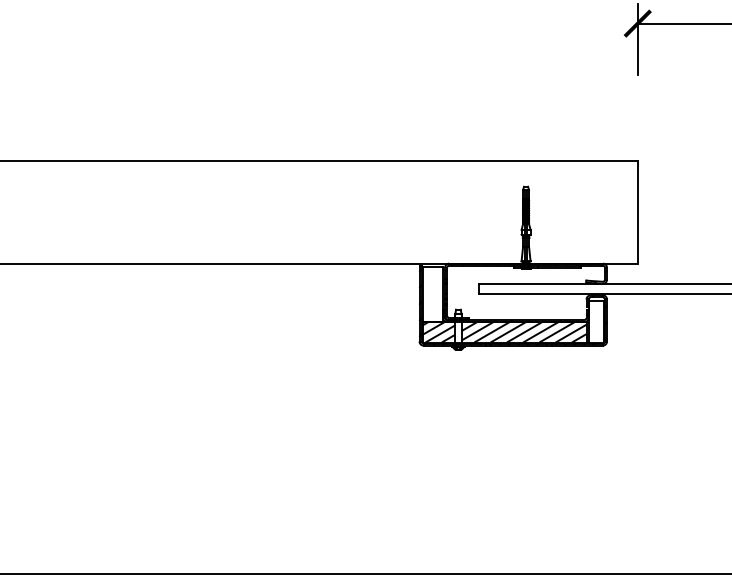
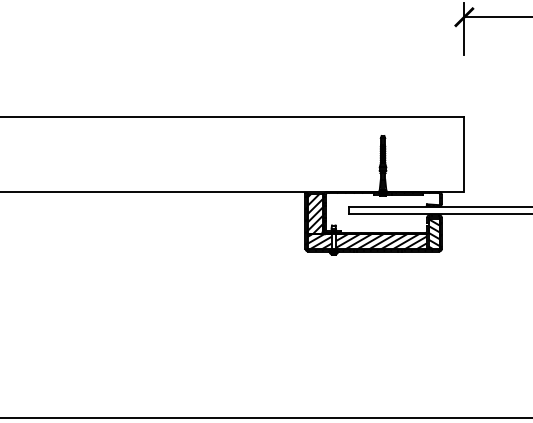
hatch: (432, 294) -> (314, 214), added
hatch: (595, 321) -> (433, 234), added

